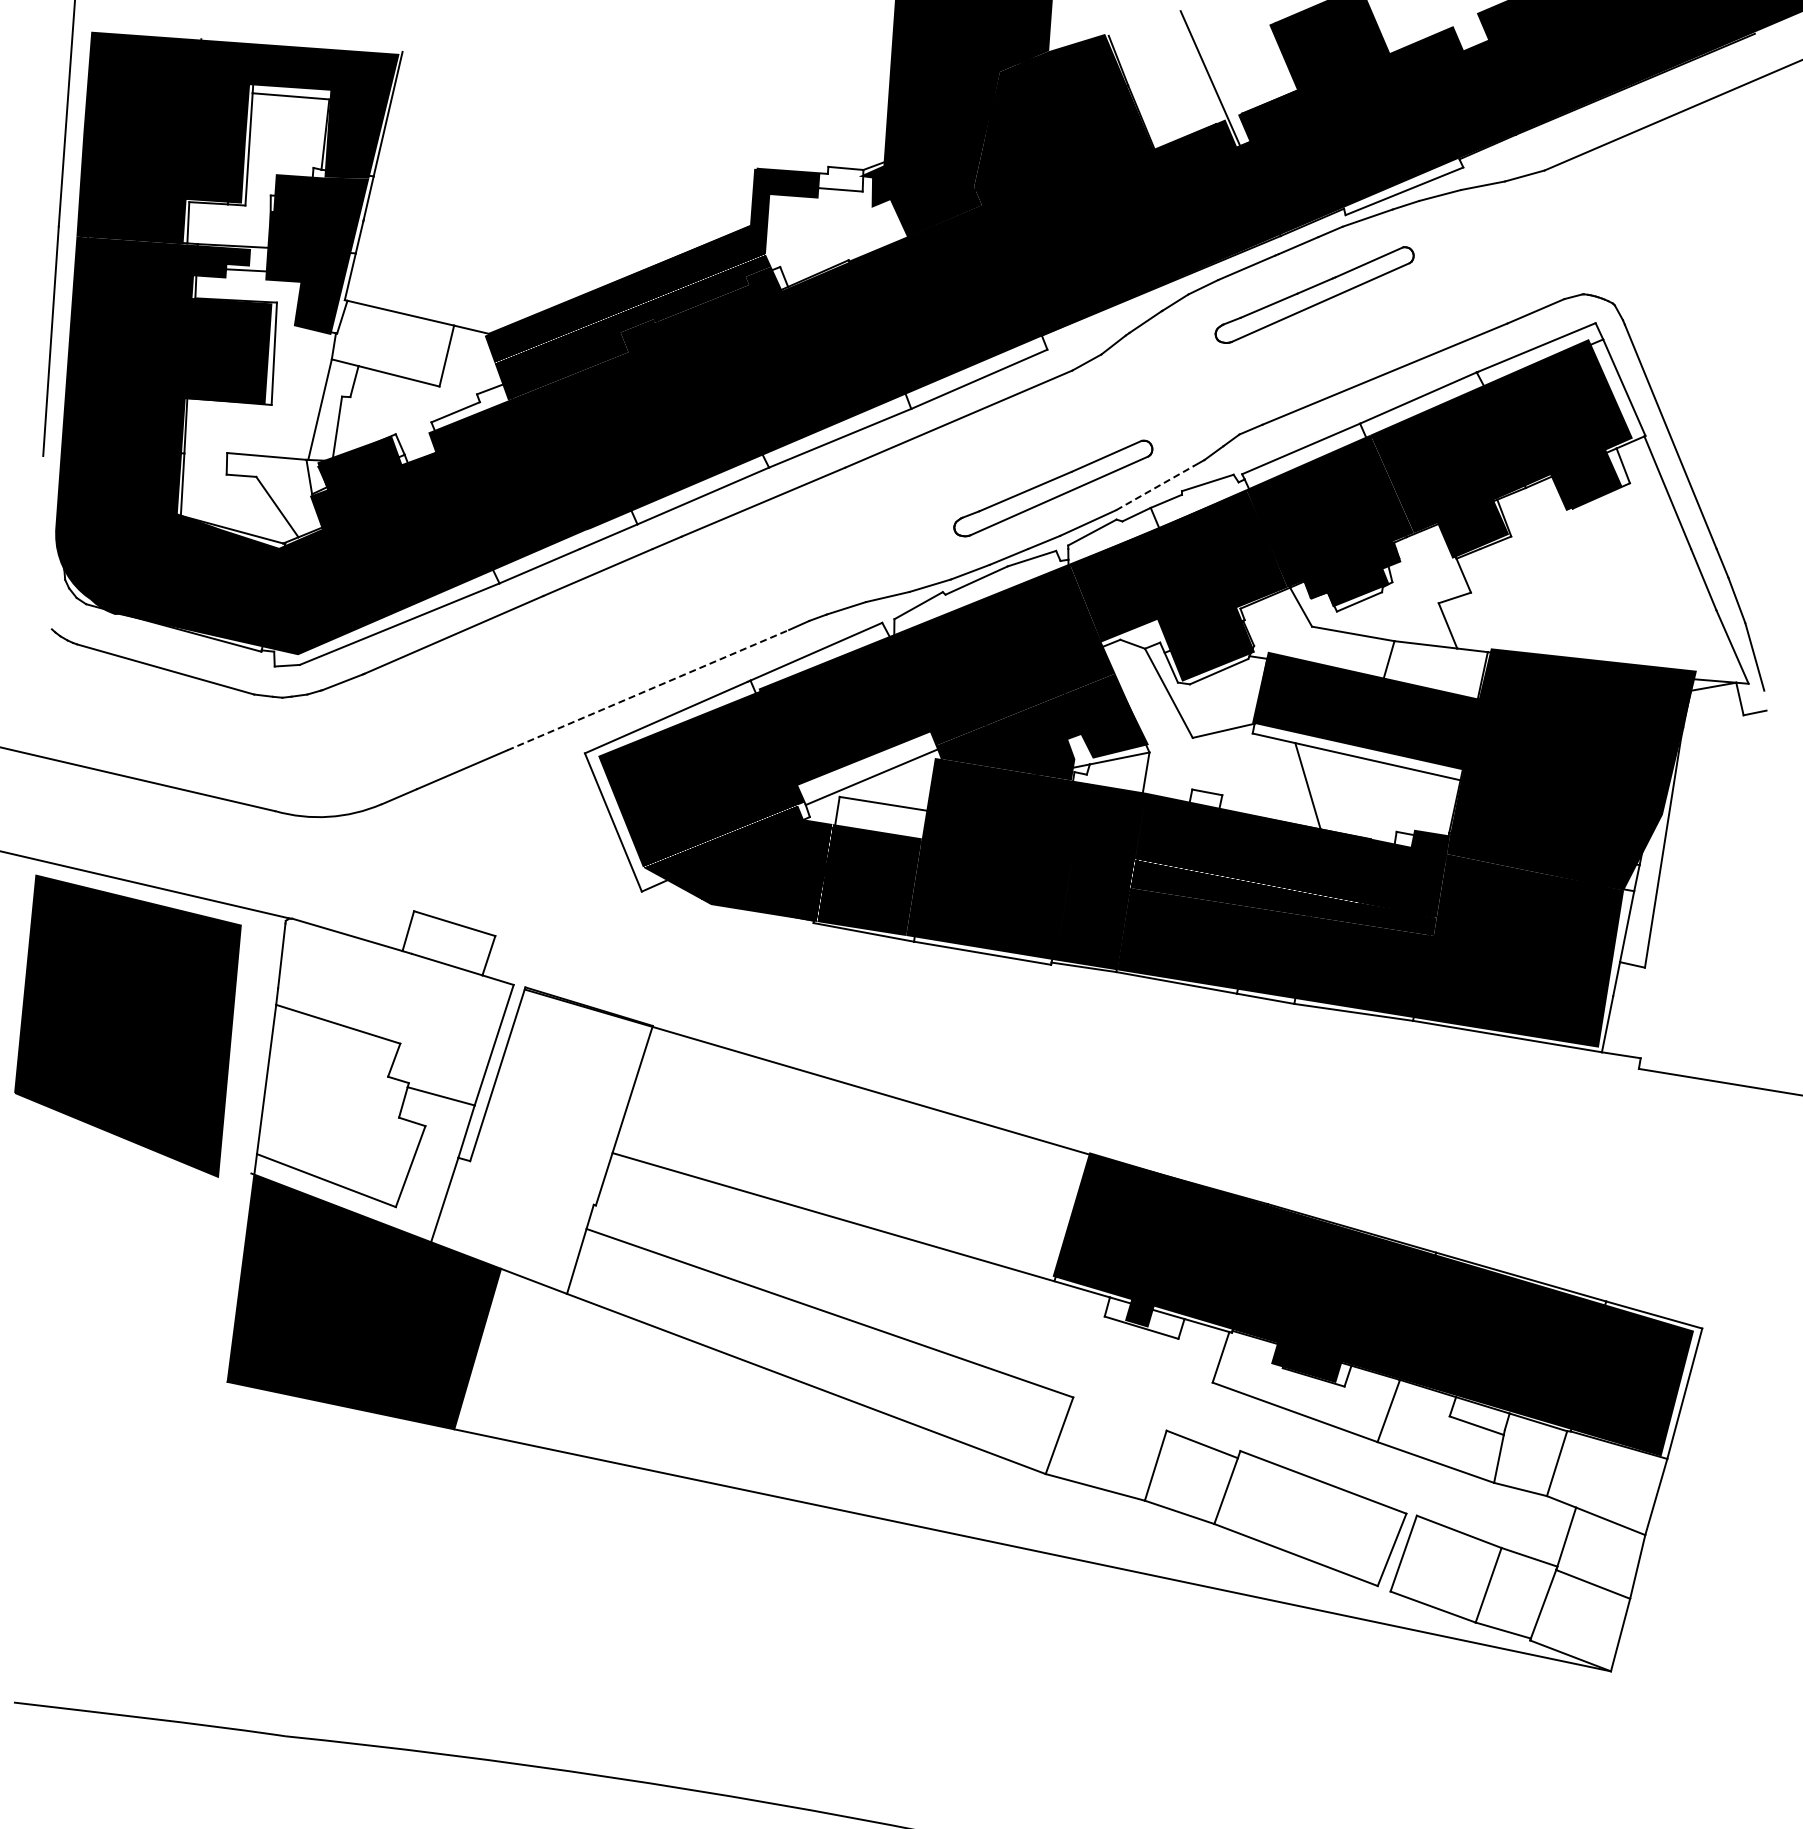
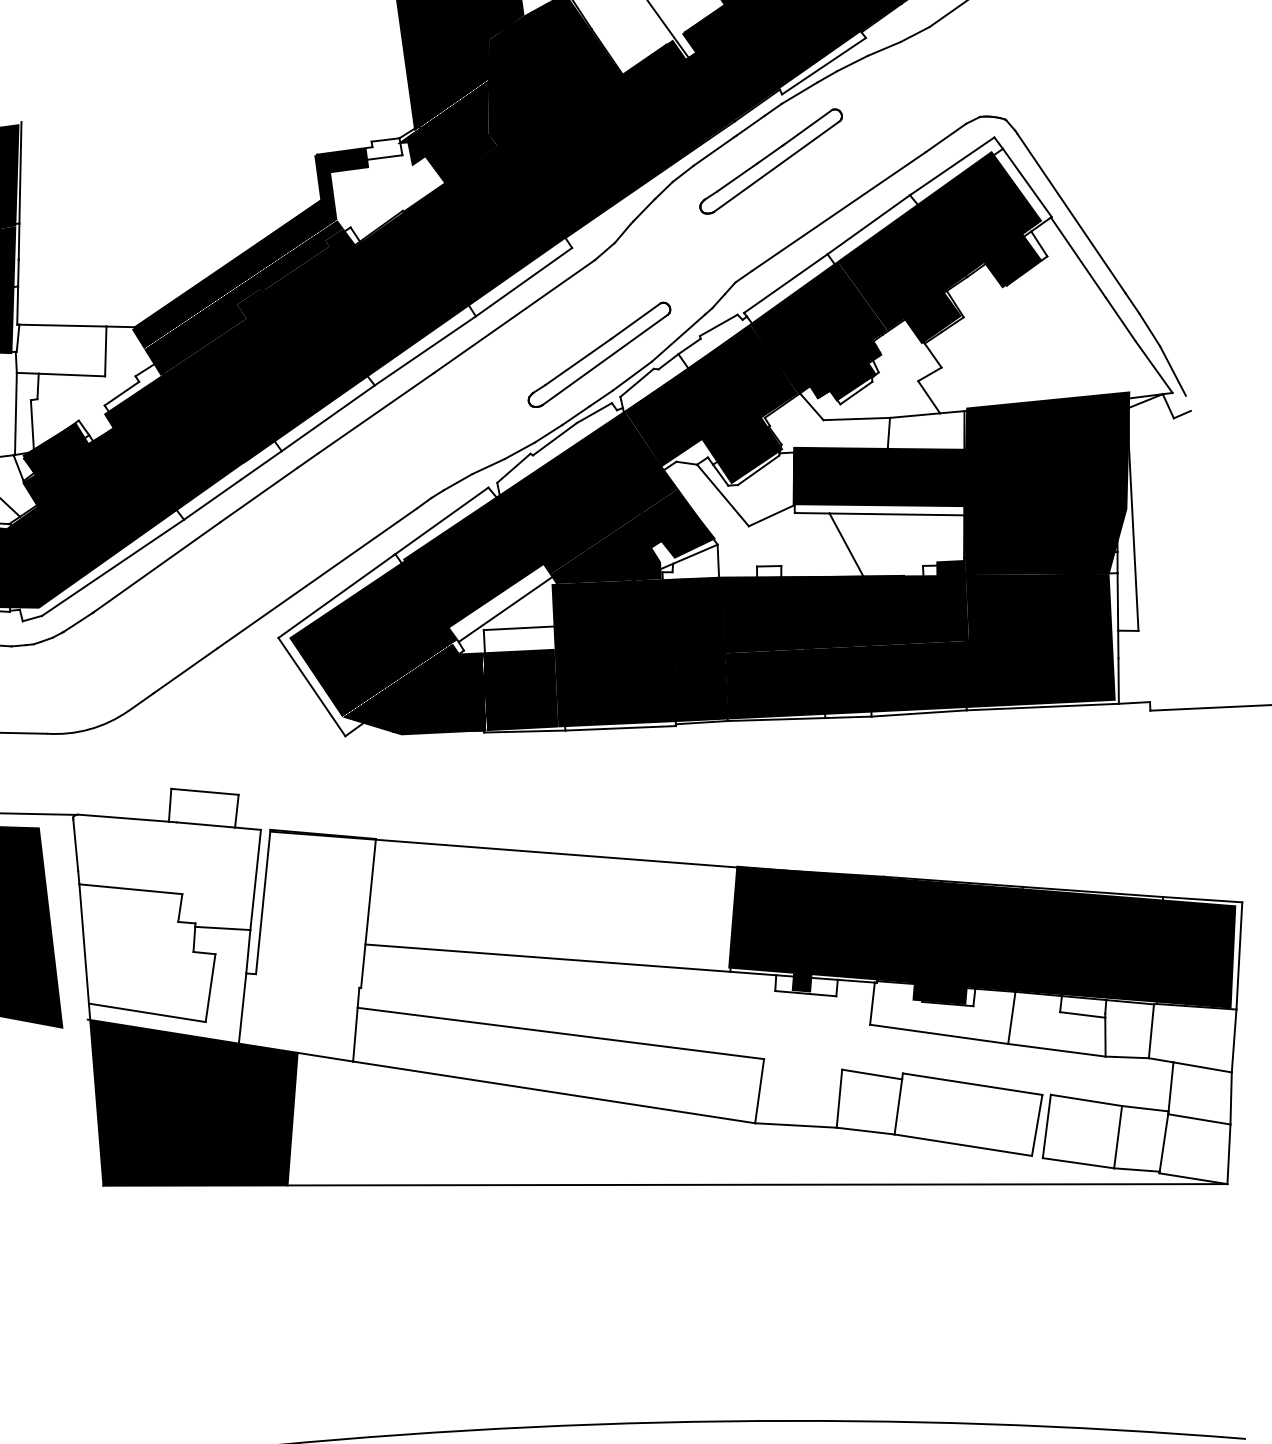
line: (1155, 488) -> (678, 338), dashed -> solid
line: (648, 689) -> (317, 577), dashed -> solid

